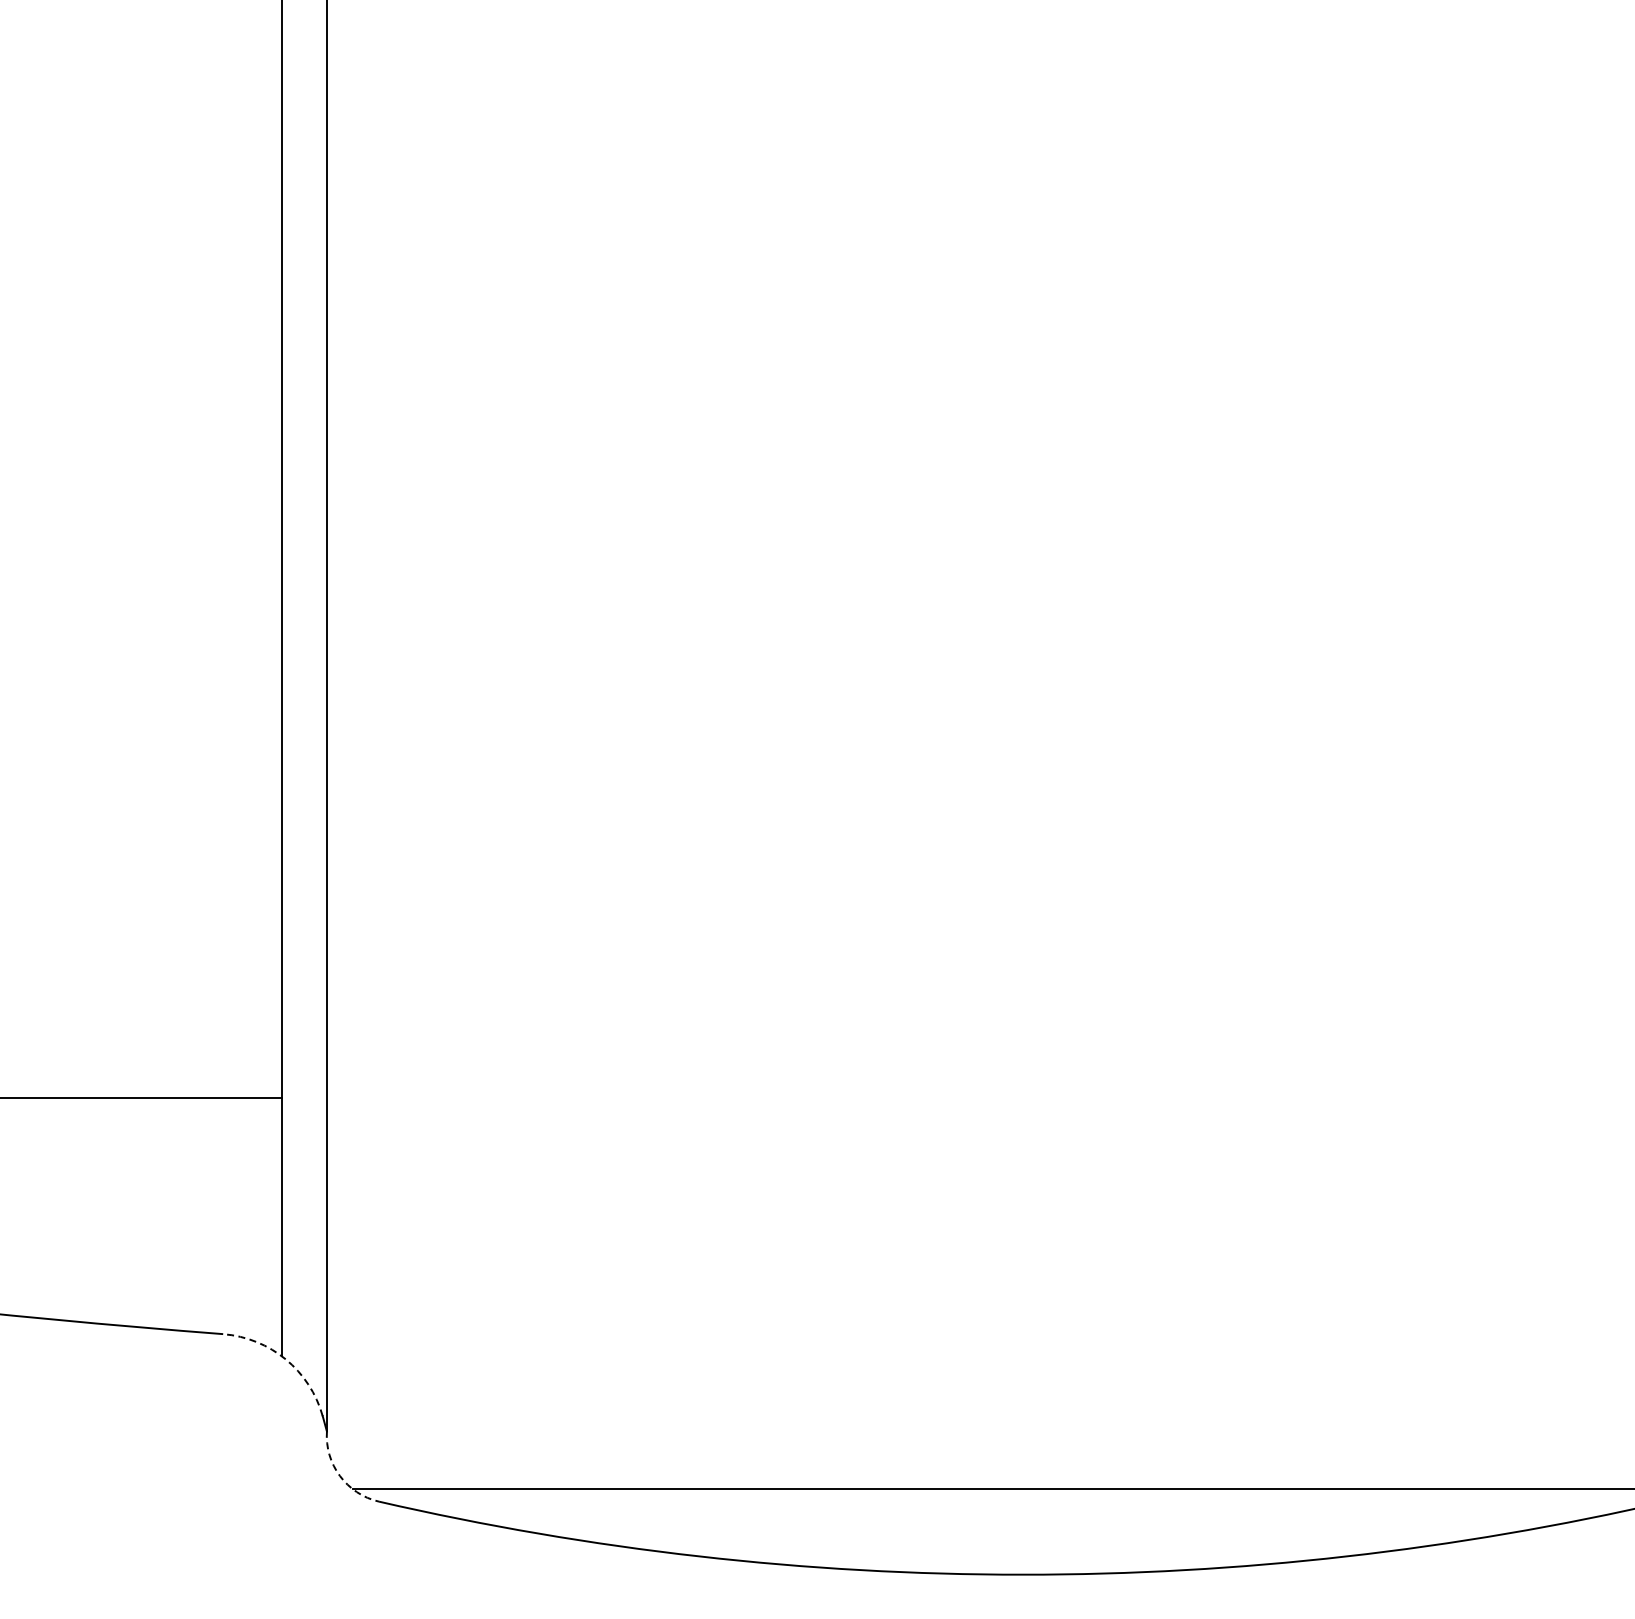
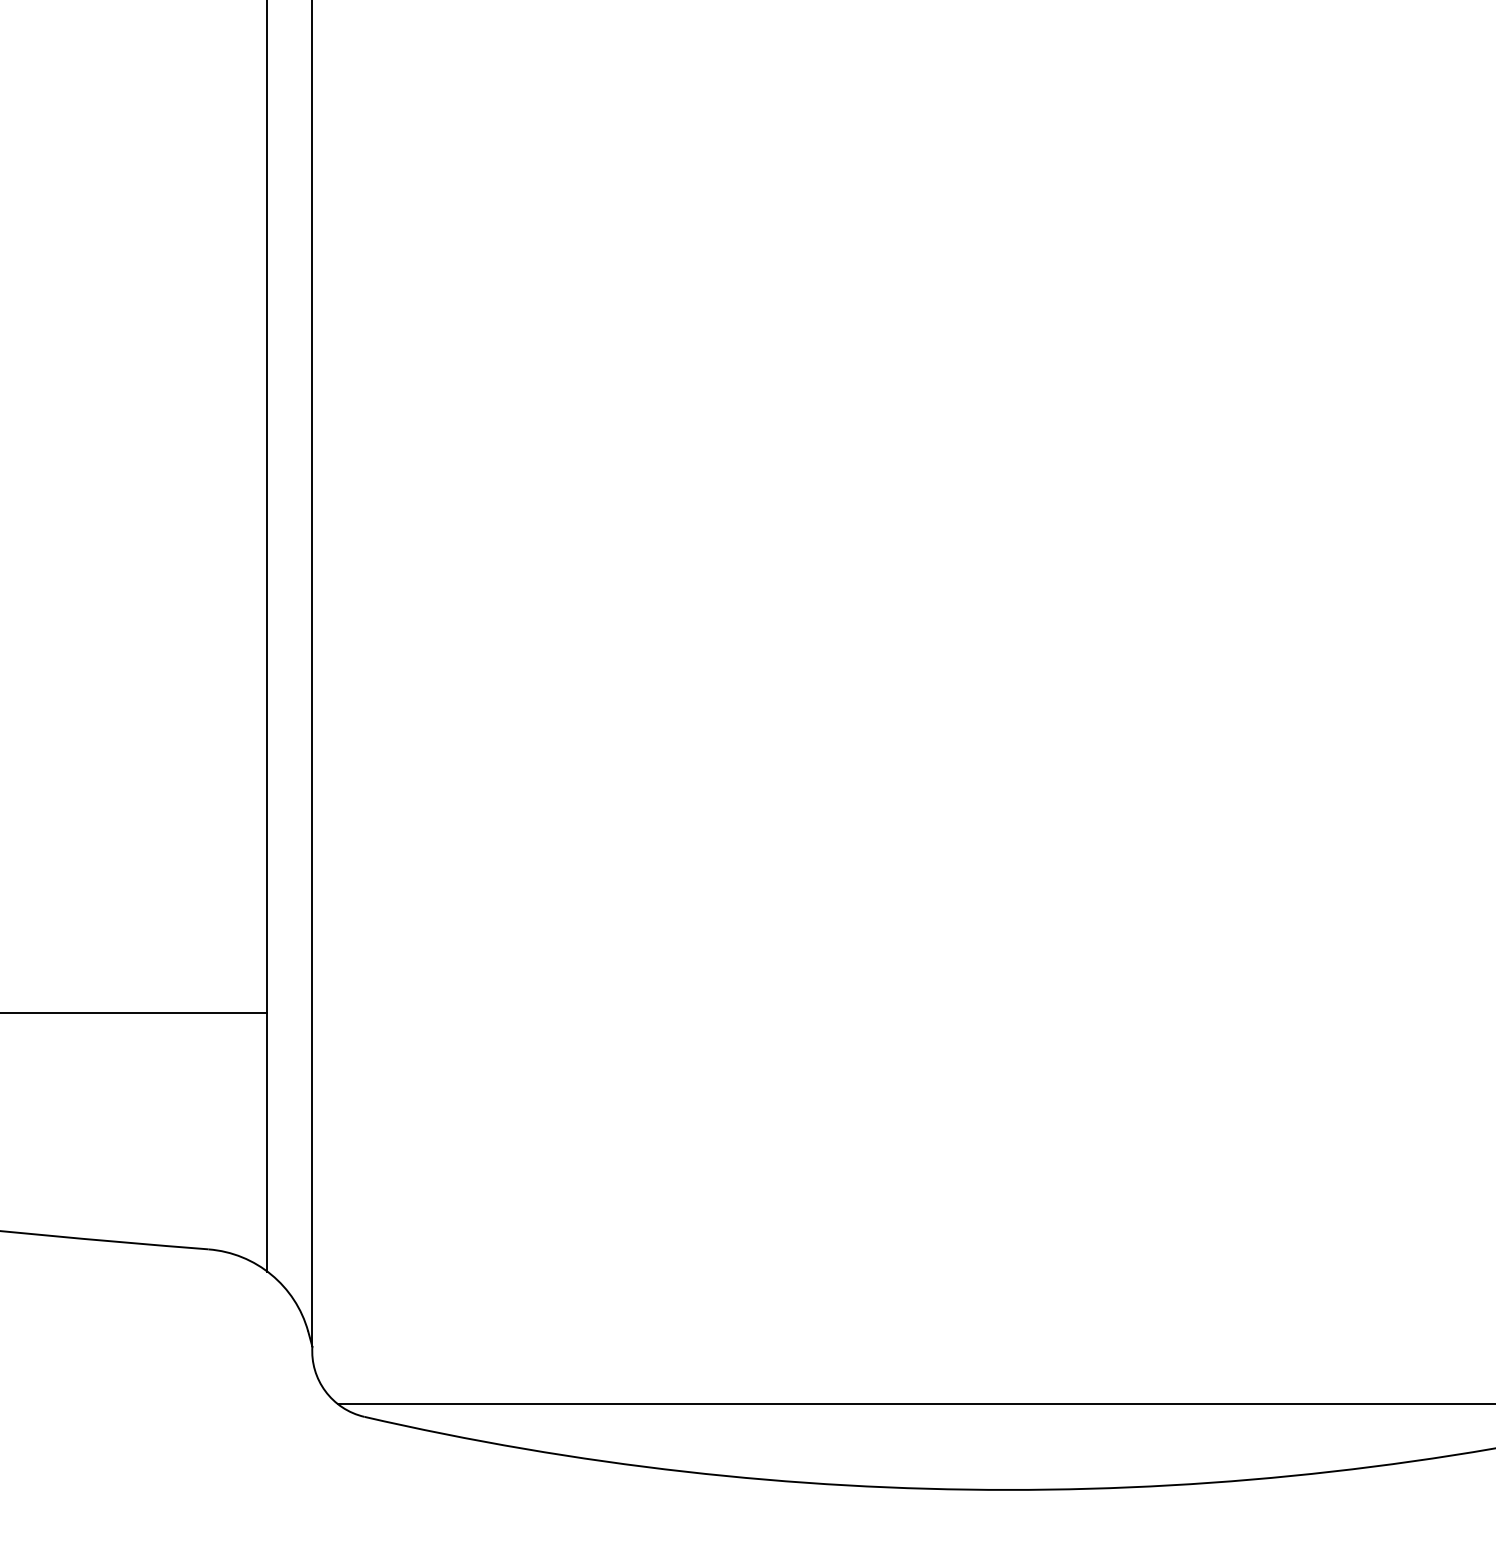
arc: (285, 1359) -> (270, 1274), dashed -> solid
arc: (339, 1475) -> (324, 1390), dashed -> solid

